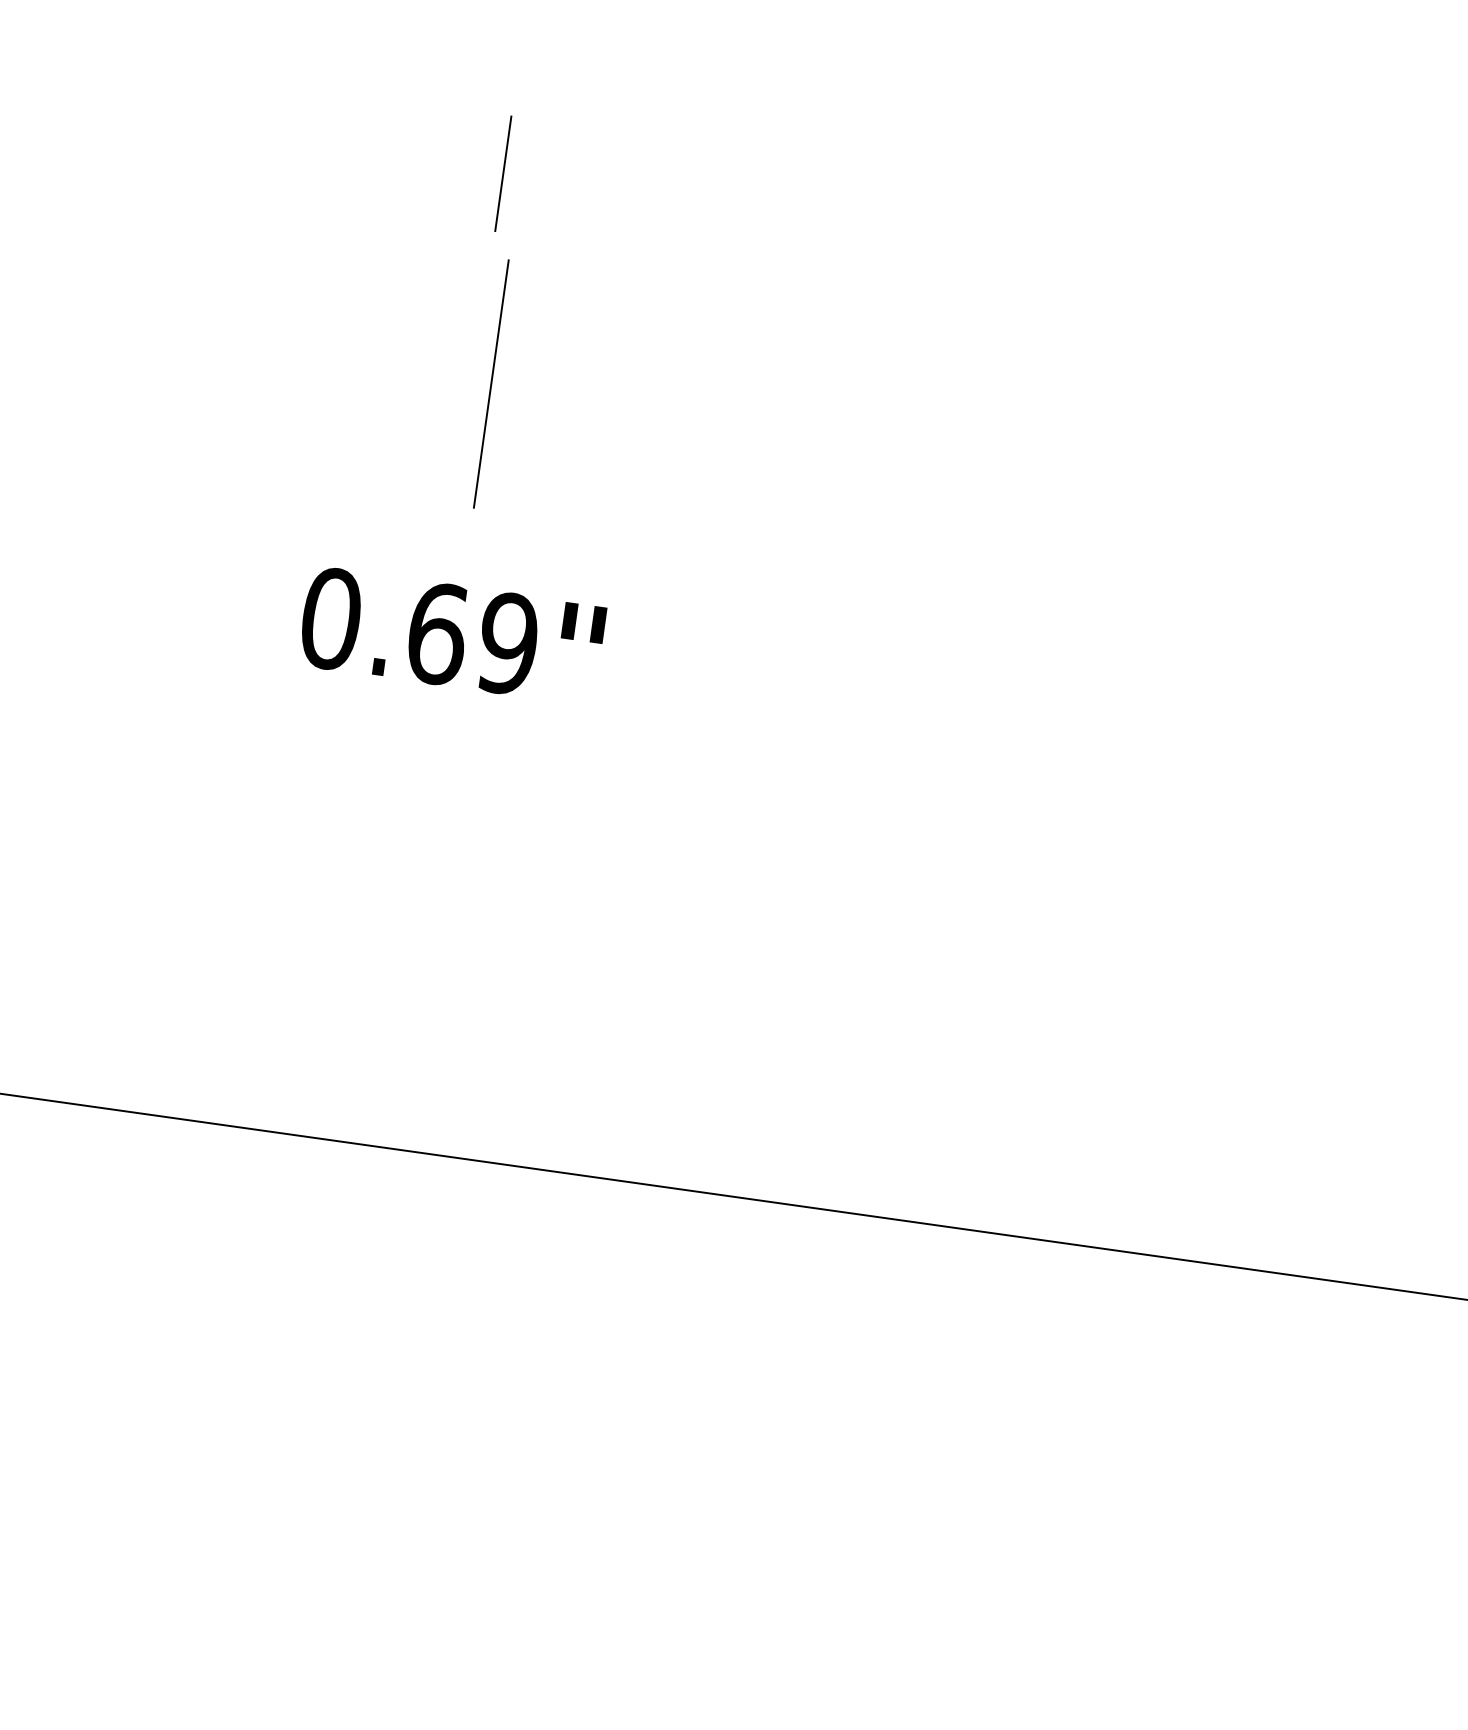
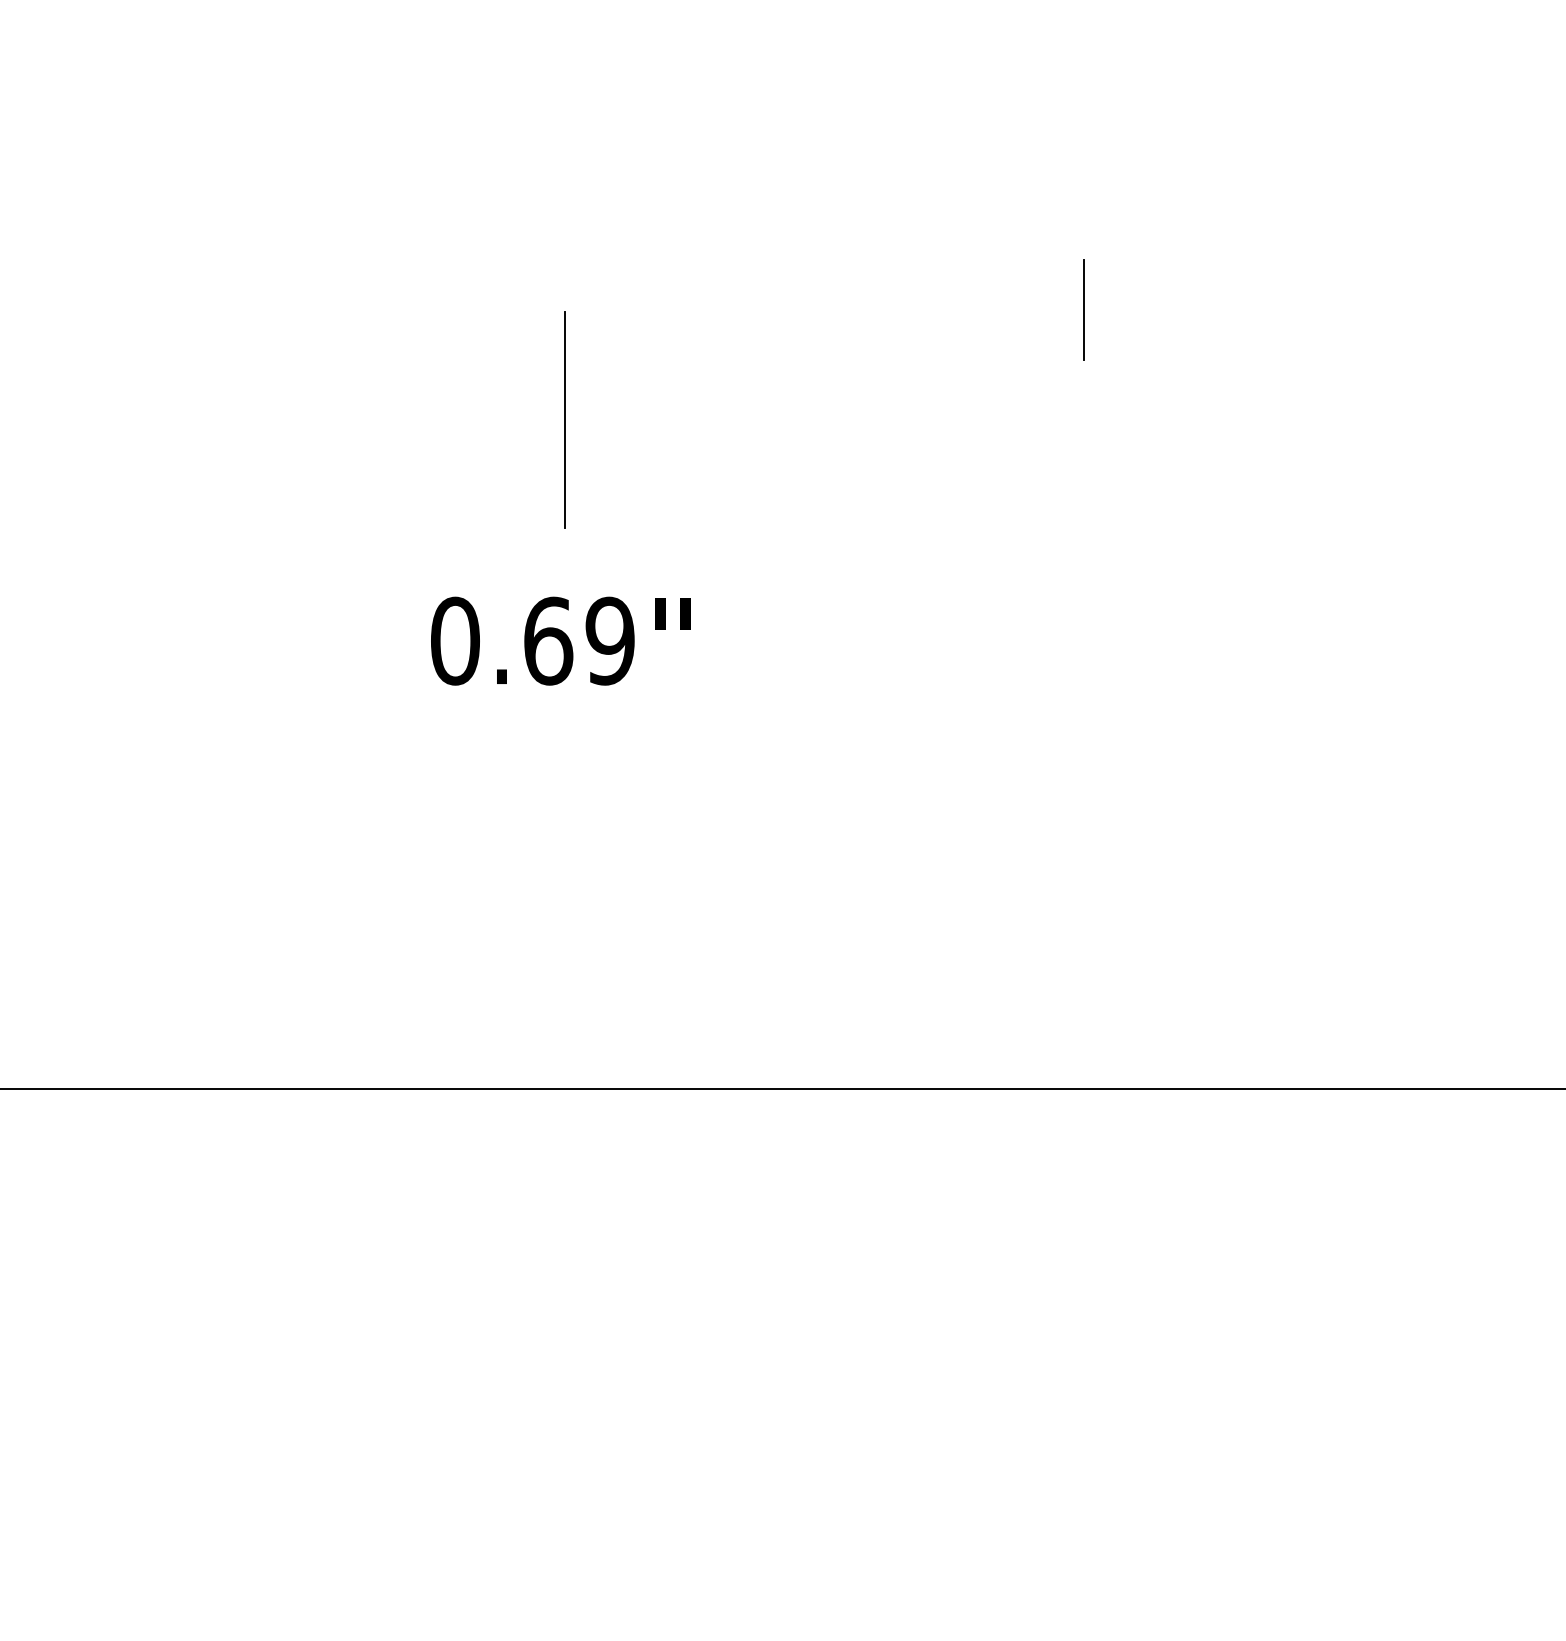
line: (502, 172) -> (1083, 309), moved

